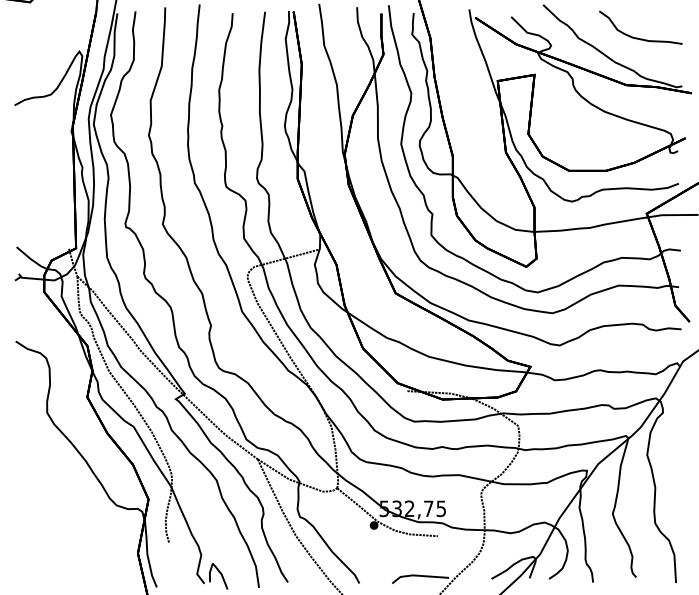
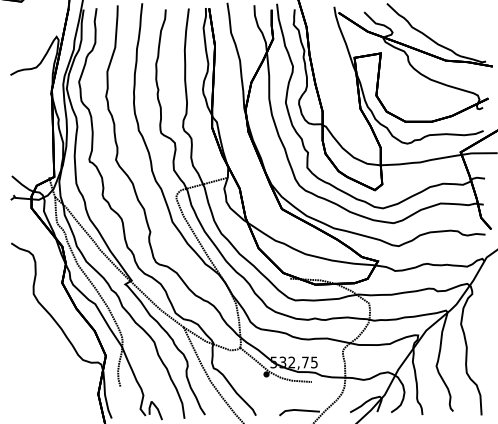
part: (638, 37) -> (454, 26), removed

